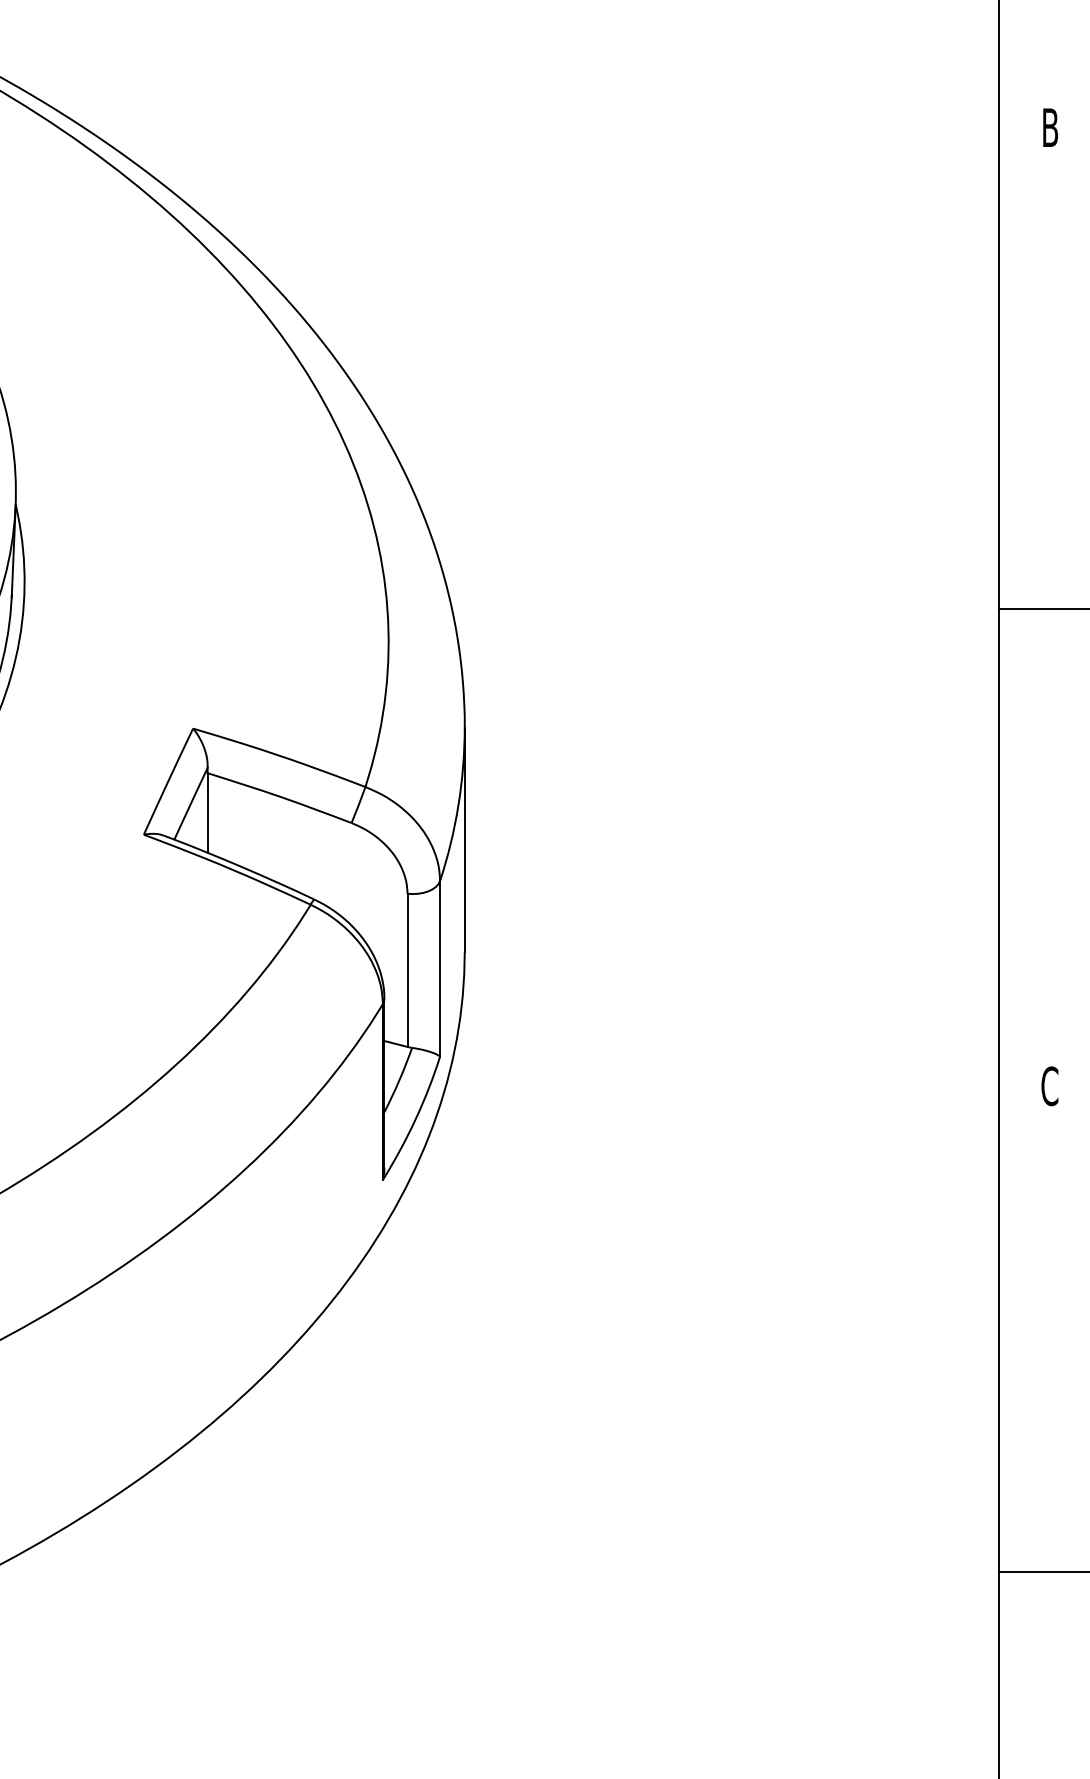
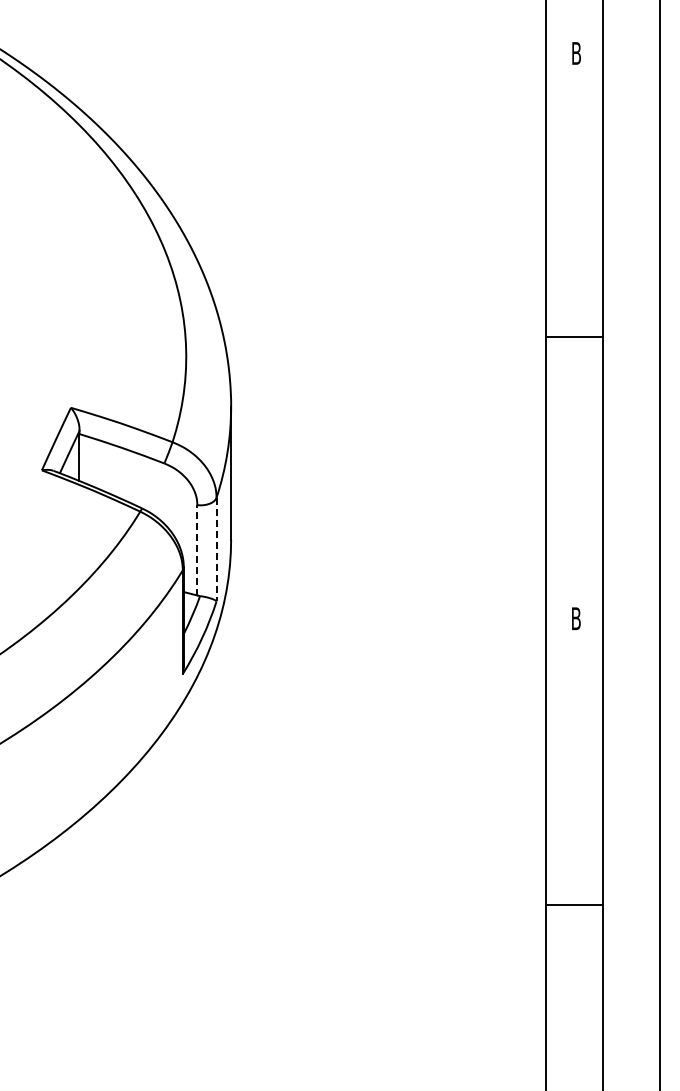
line: (407, 968) -> (197, 549), solid -> dashed
line: (439, 968) -> (216, 549), solid -> dashed
text: (1050, 1085) -> (576, 618), C -> B

